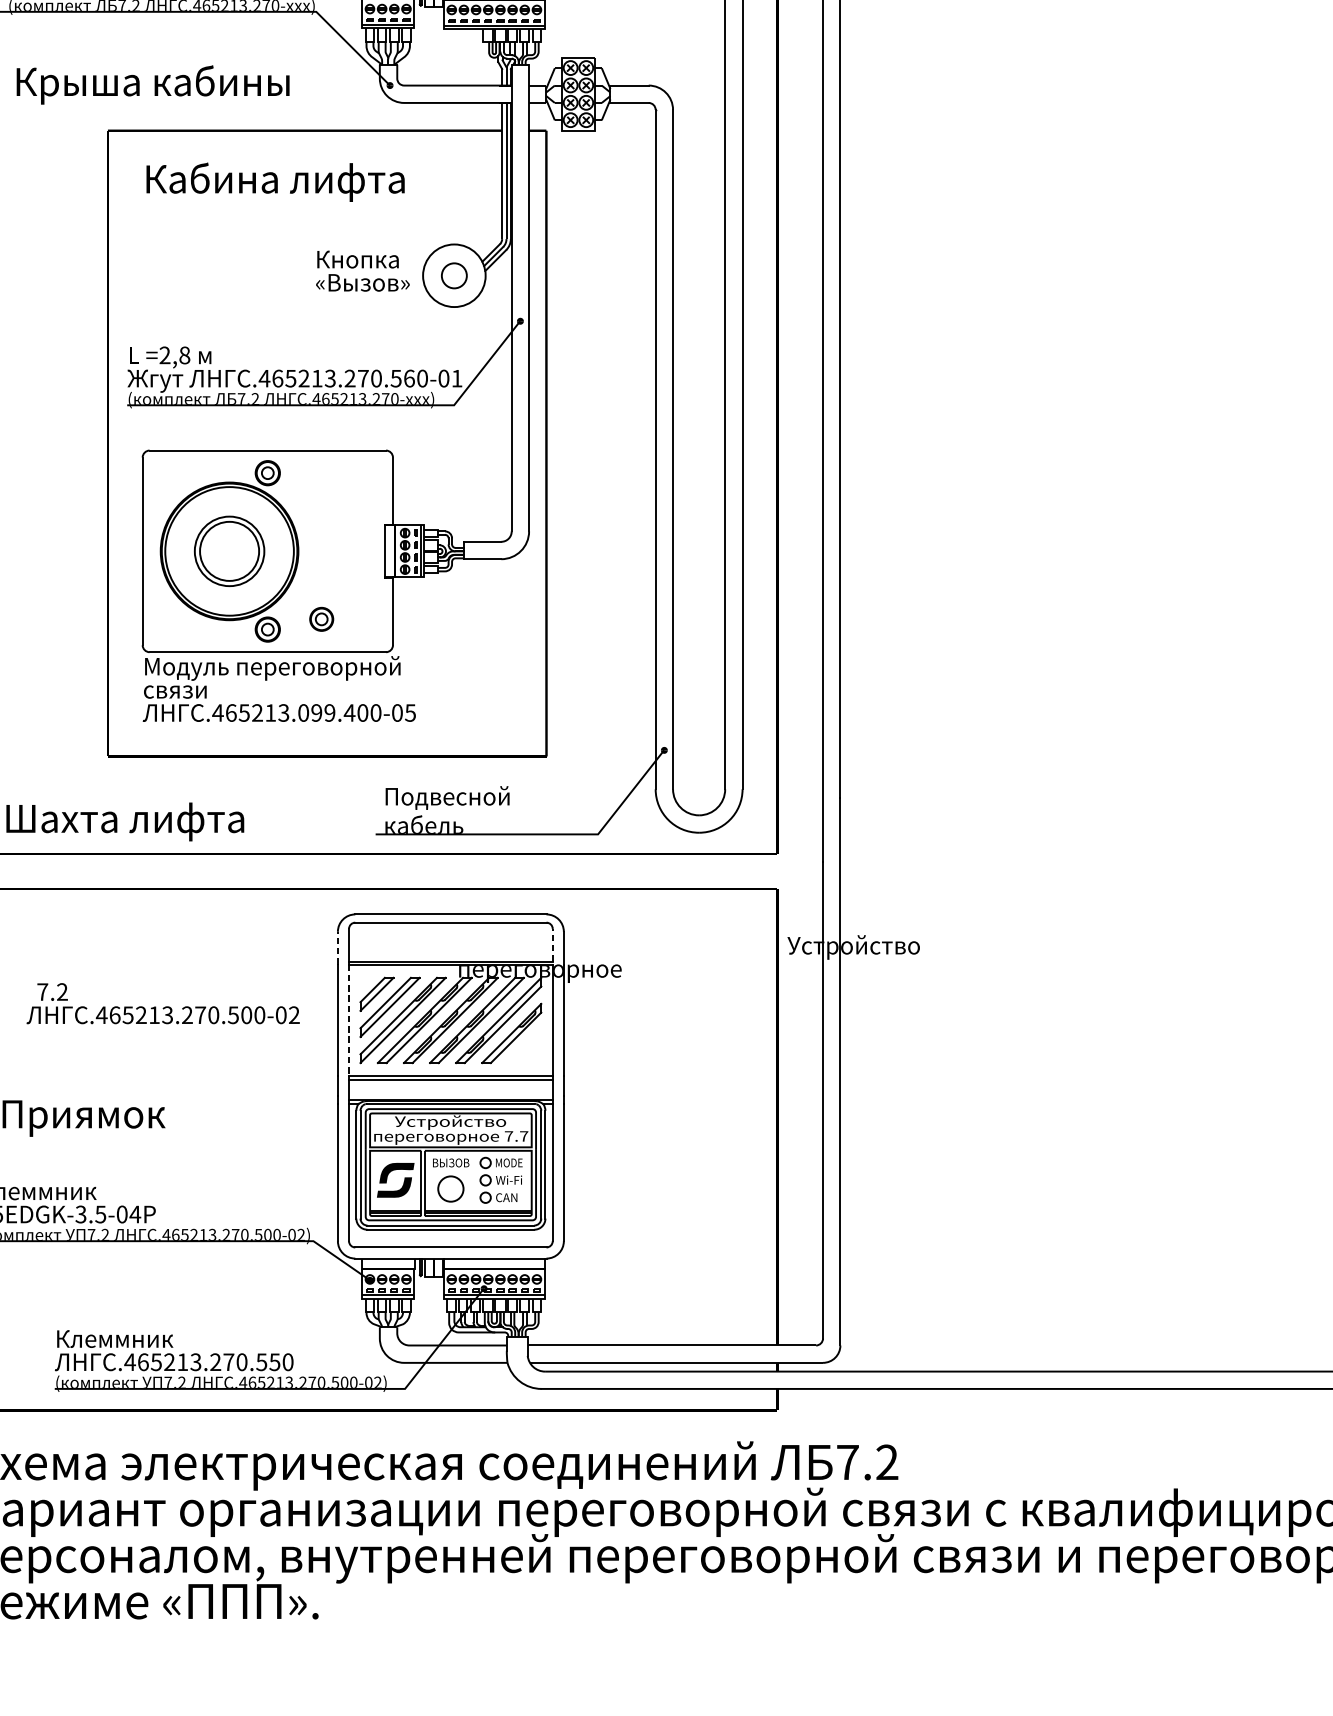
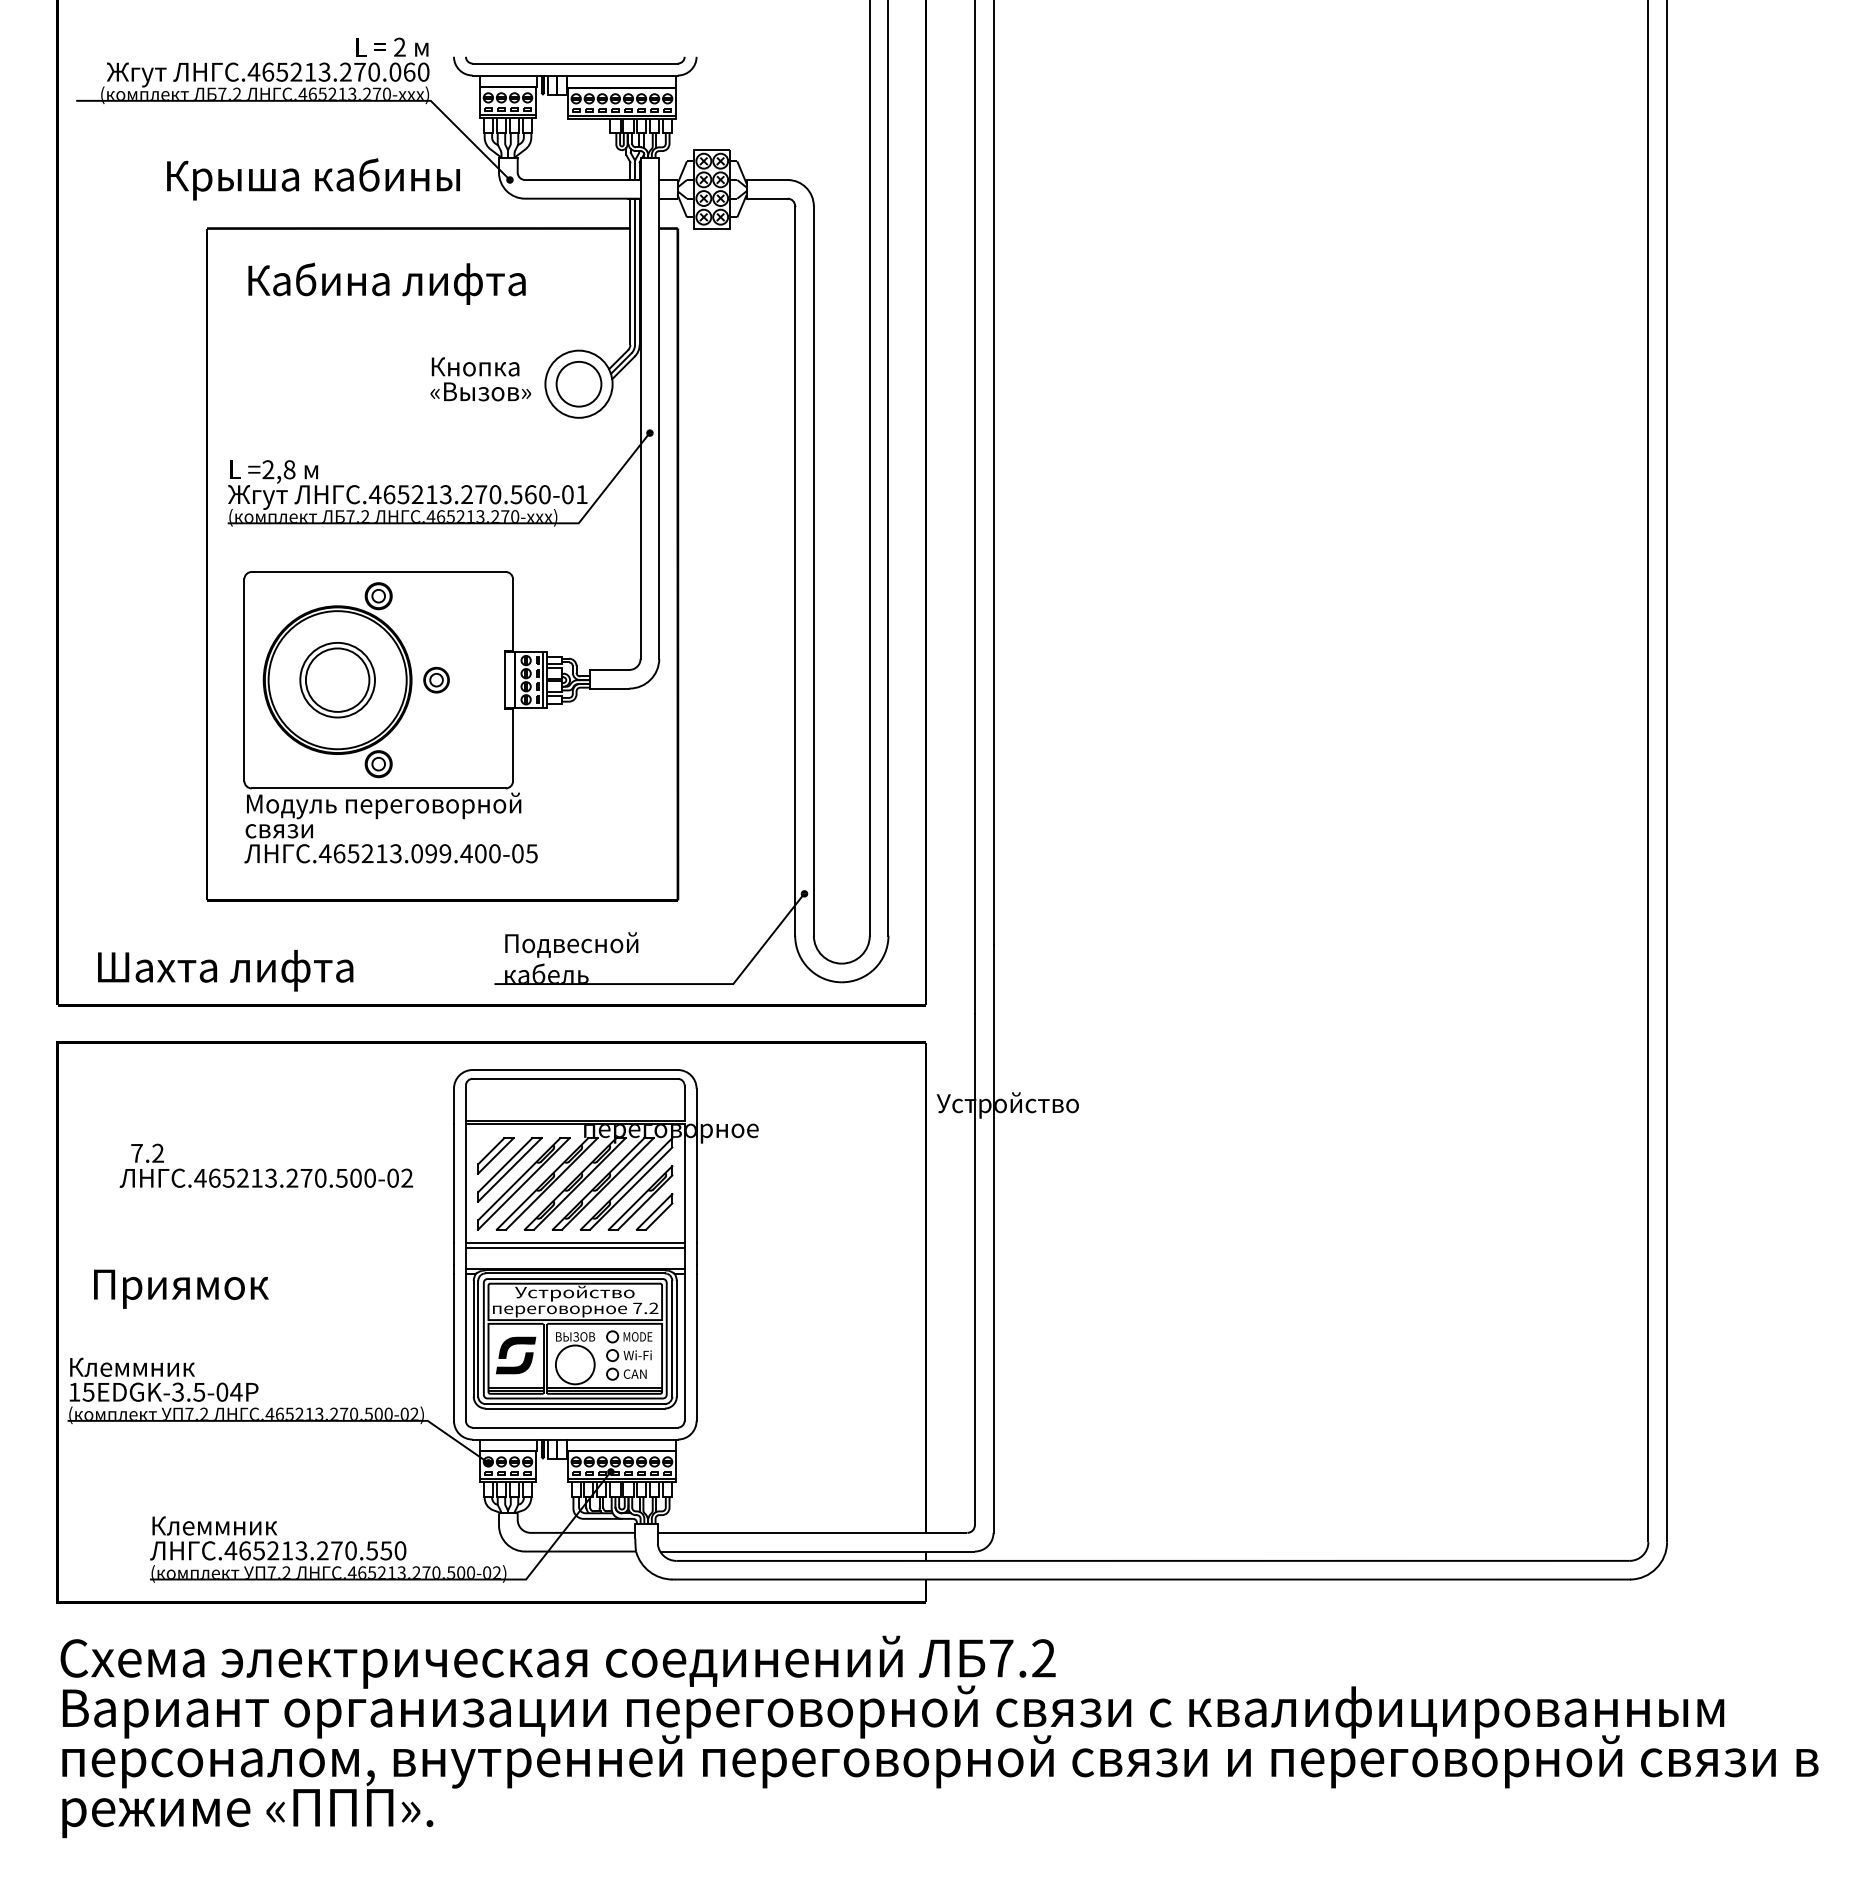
text: (153, 85) -> (313, 179), moved
circle: (453, 276) -> (578, 384), size x1.67
part: (321, 618) -> (436, 679), moved
line: (552, 945) -> (684, 1103), dashed -> solid
line: (337, 948) -> (453, 1106), dashed -> solid
line: (348, 1020) -> (465, 1183), dashed -> solid
part: (524, 1046) -> (654, 1211), added
text: (523, 1135) -> (653, 1307), 7.7 -> 7.2
circle: (450, 1188) -> (574, 1364), size x1.43

